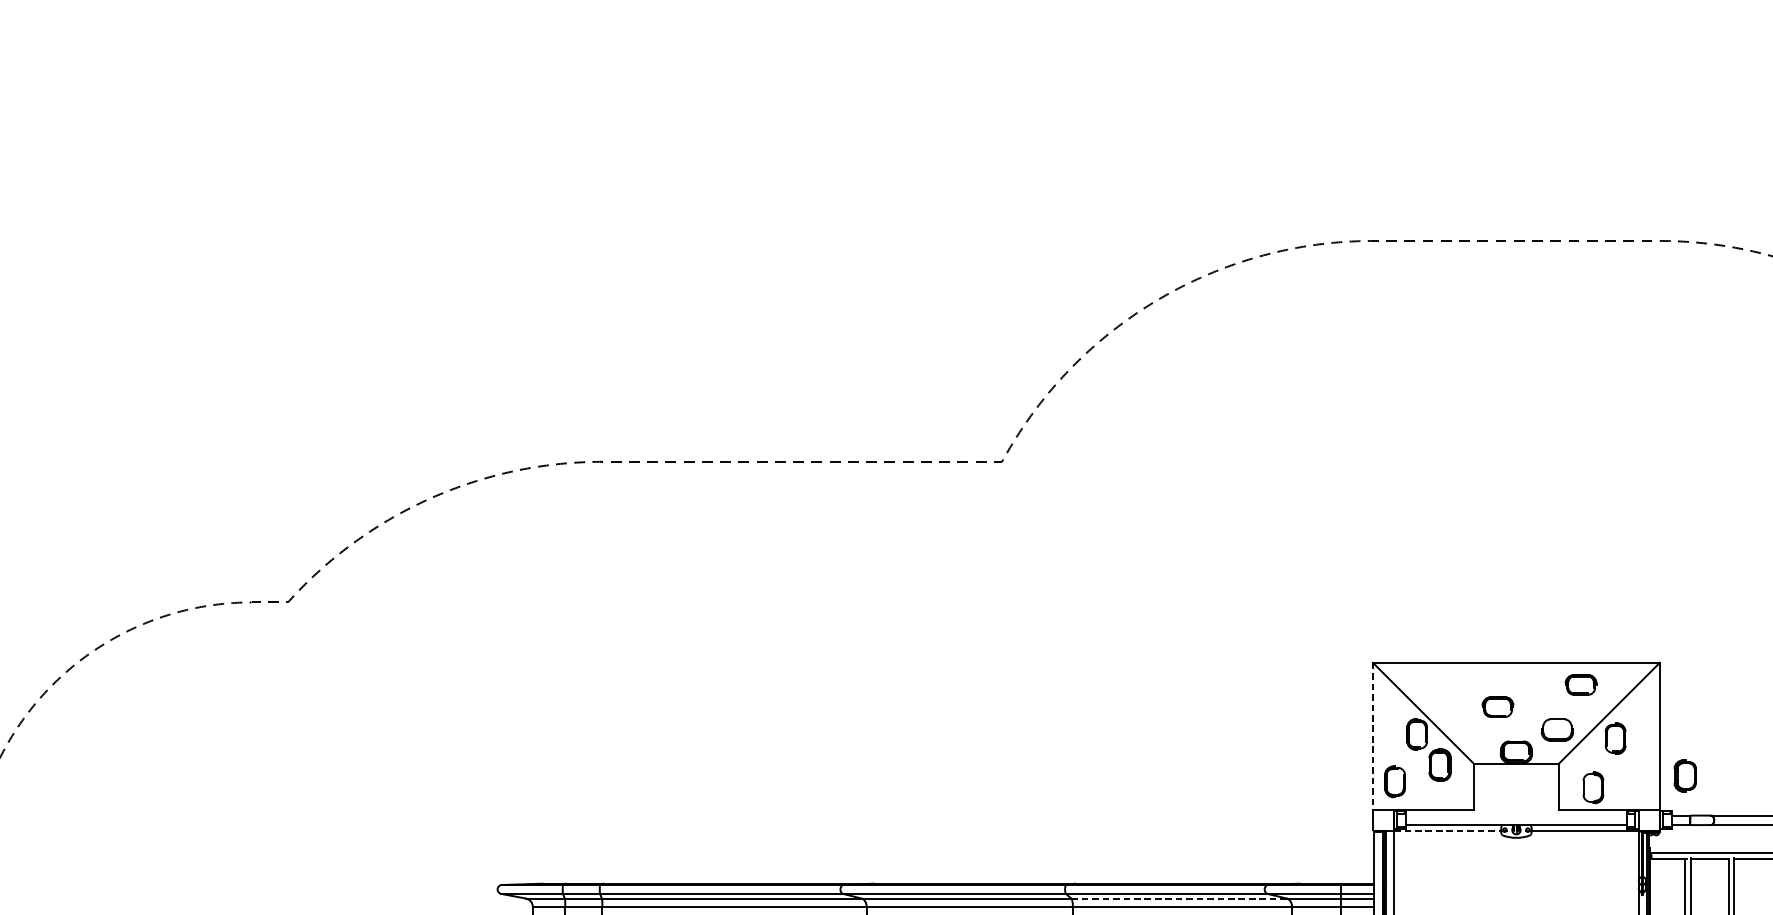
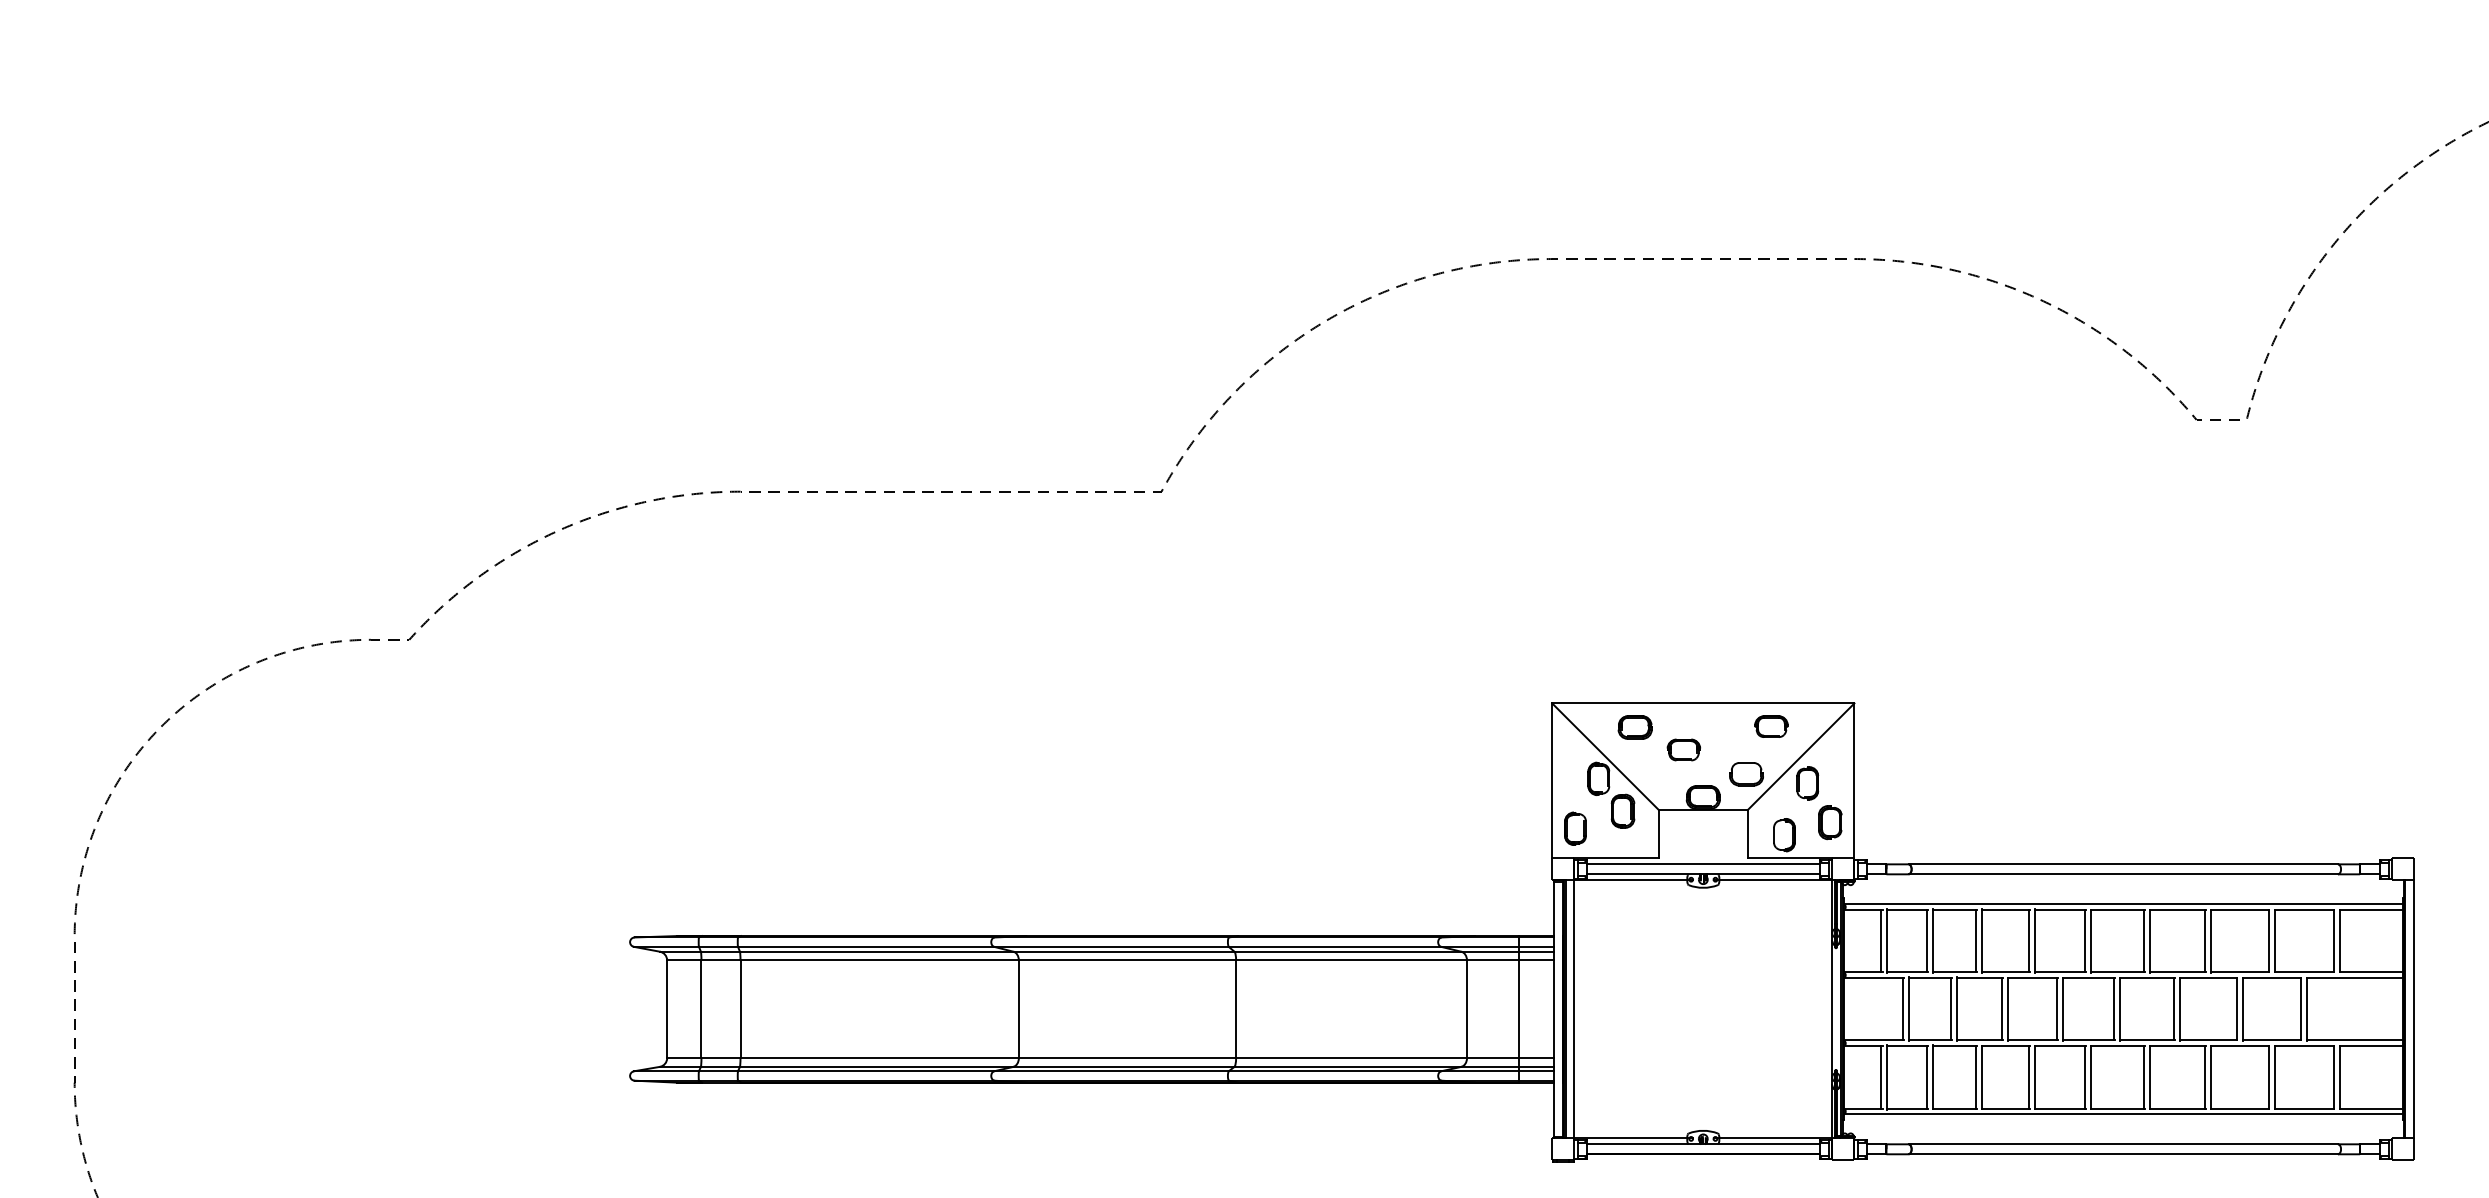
part: (1451, 685) -> (1634, 727), added
line: (1373, 736) -> (1552, 781), dashed -> solid
part: (1685, 775) -> (1830, 822), moved
line: (1515, 815) -> (1702, 864), added
line: (1448, 830) -> (1631, 880), dashed -> solid
line: (1179, 898) -> (1348, 951), dashed -> solid

